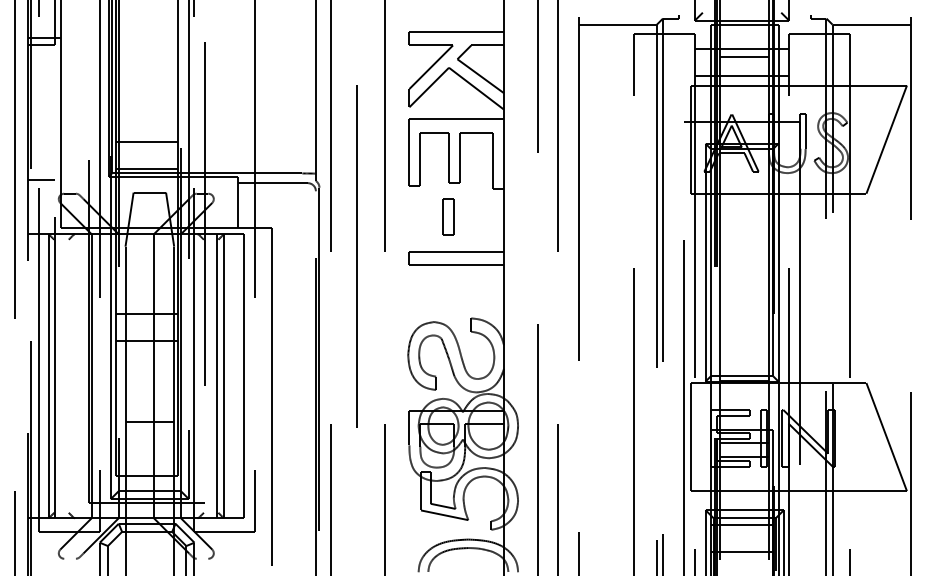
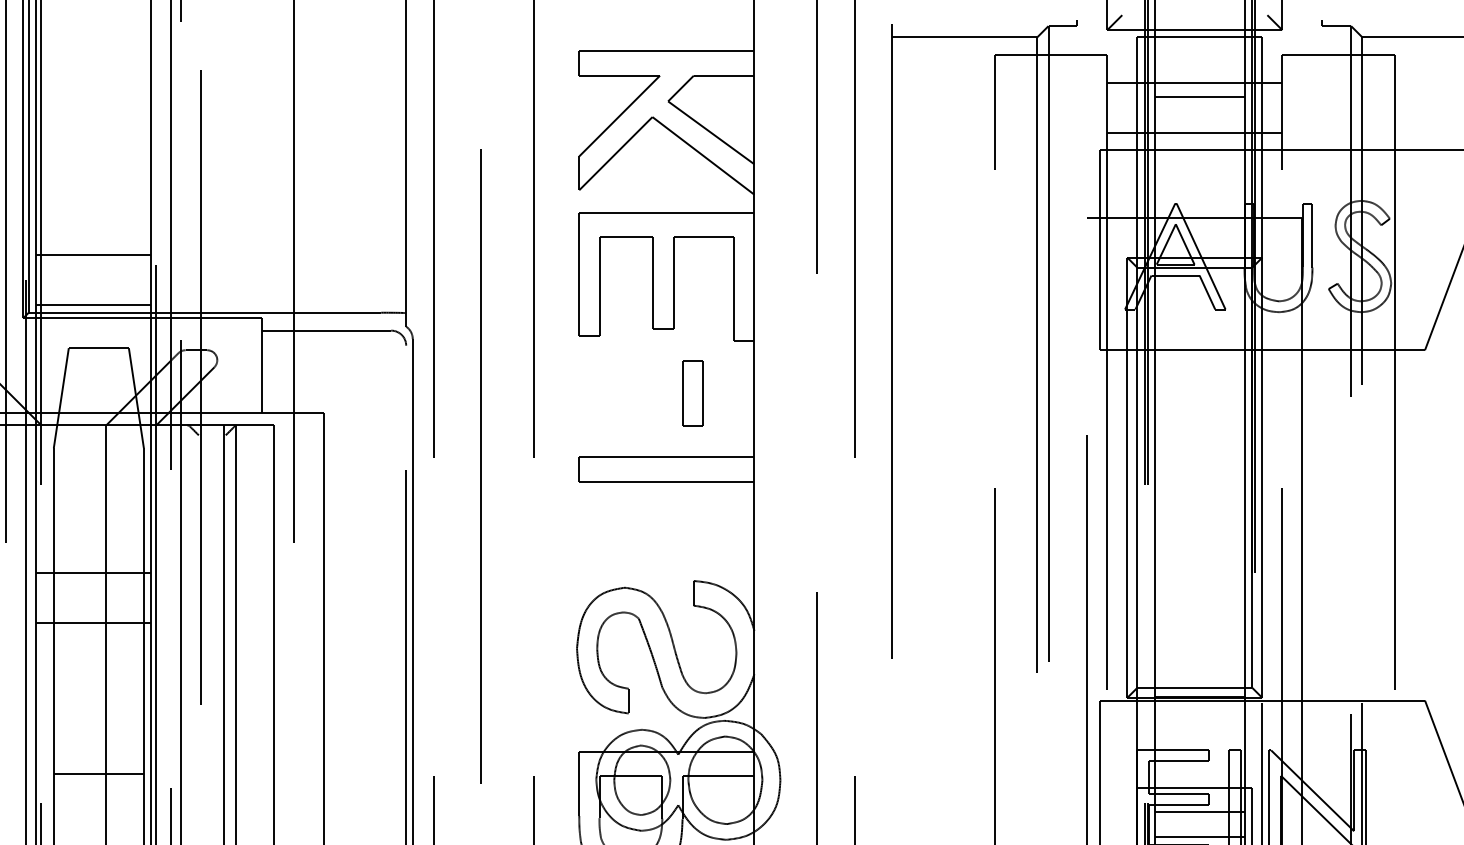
part: (448, 216) -> (692, 392), moved

